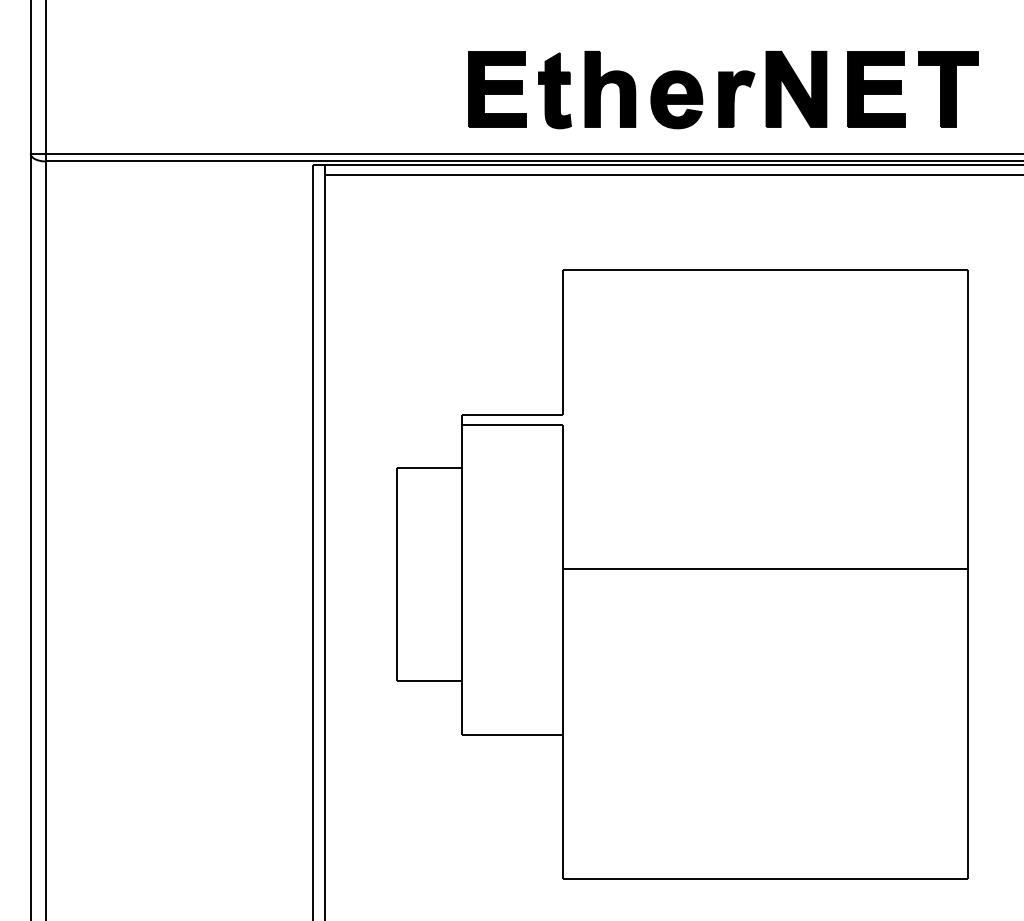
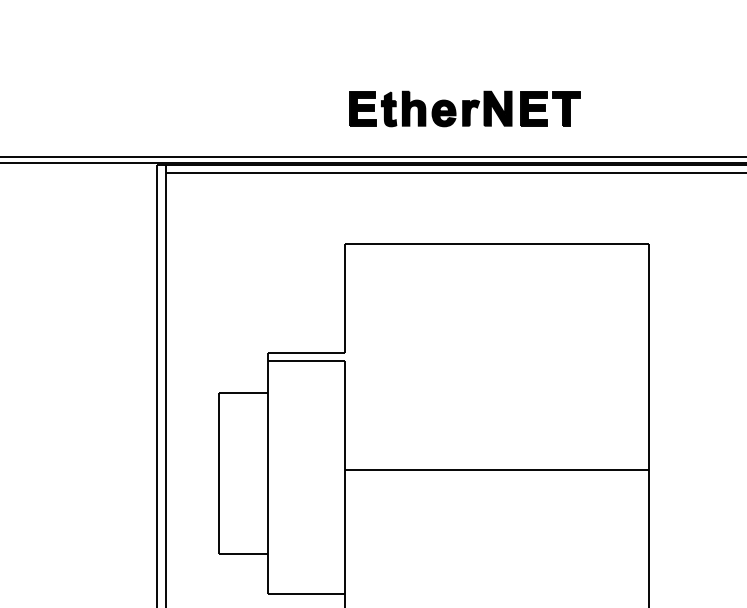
part: (723, 89) -> (465, 108), size x0.6

